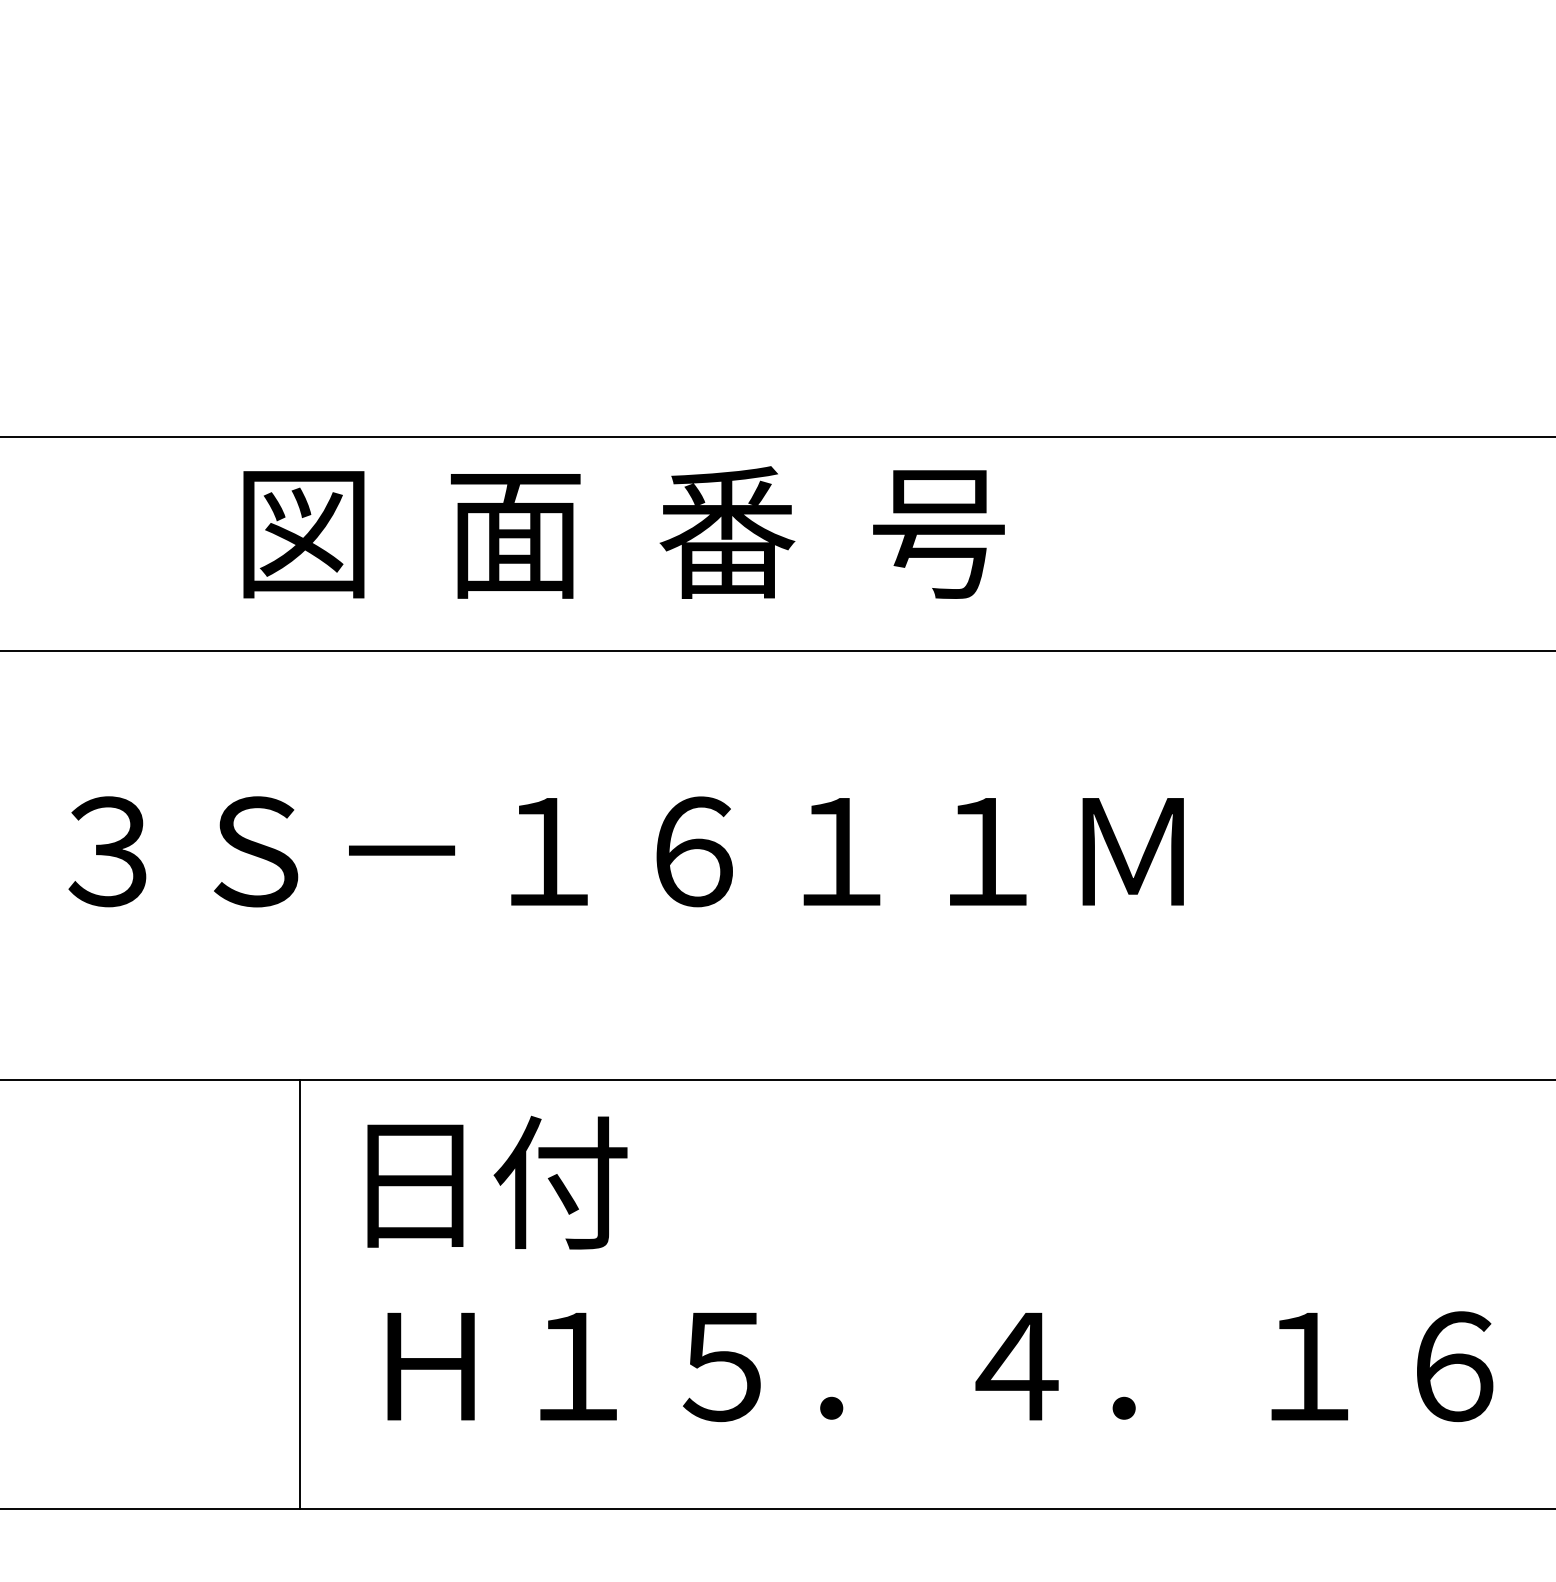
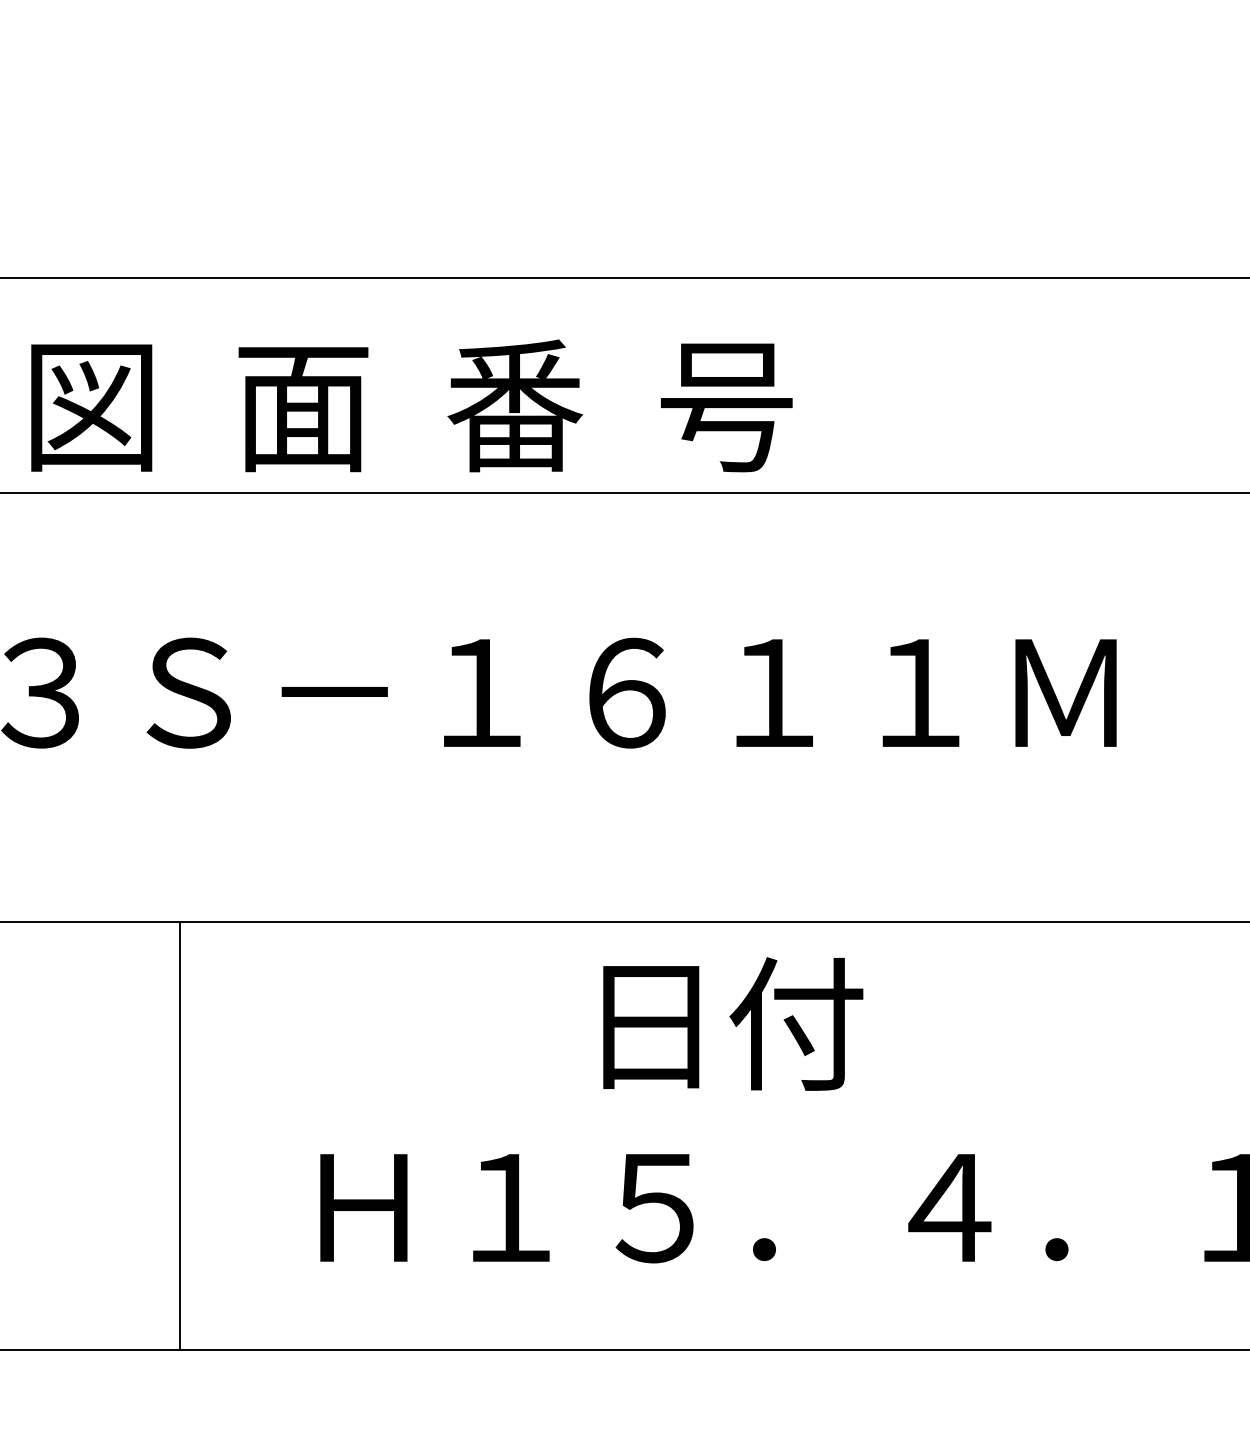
text: (623, 532) -> (411, 405), moved
text: (497, 1182) -> (733, 1023), moved
line: (299, 1294) -> (179, 1135), moved

